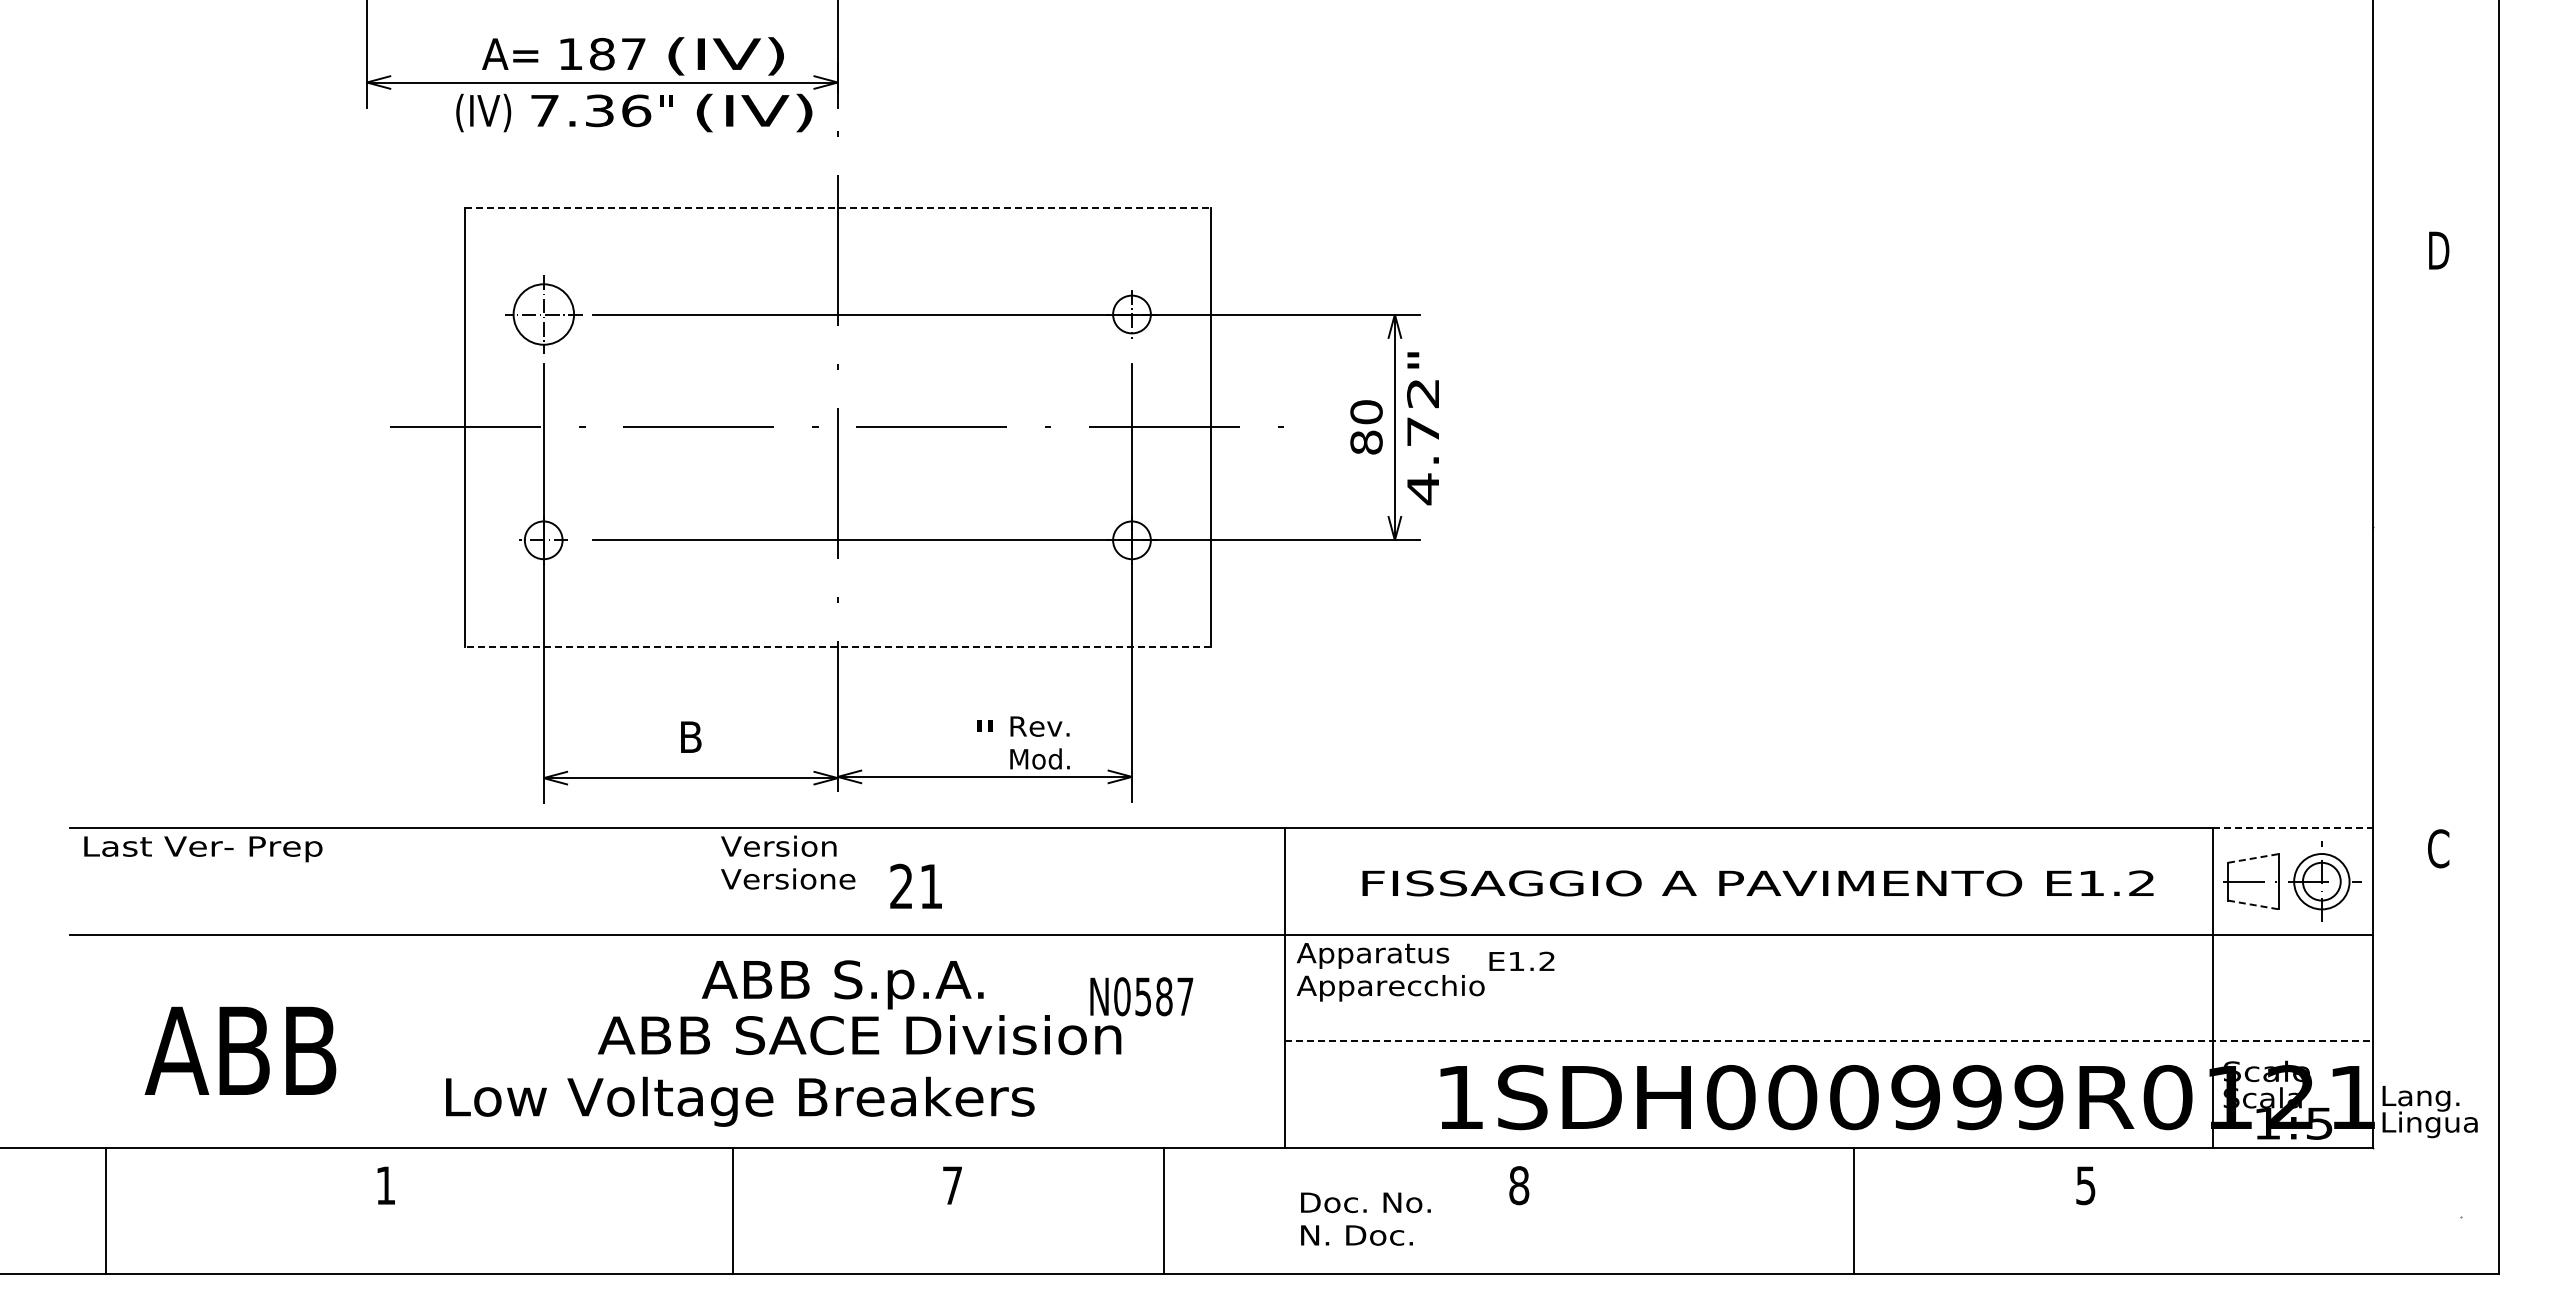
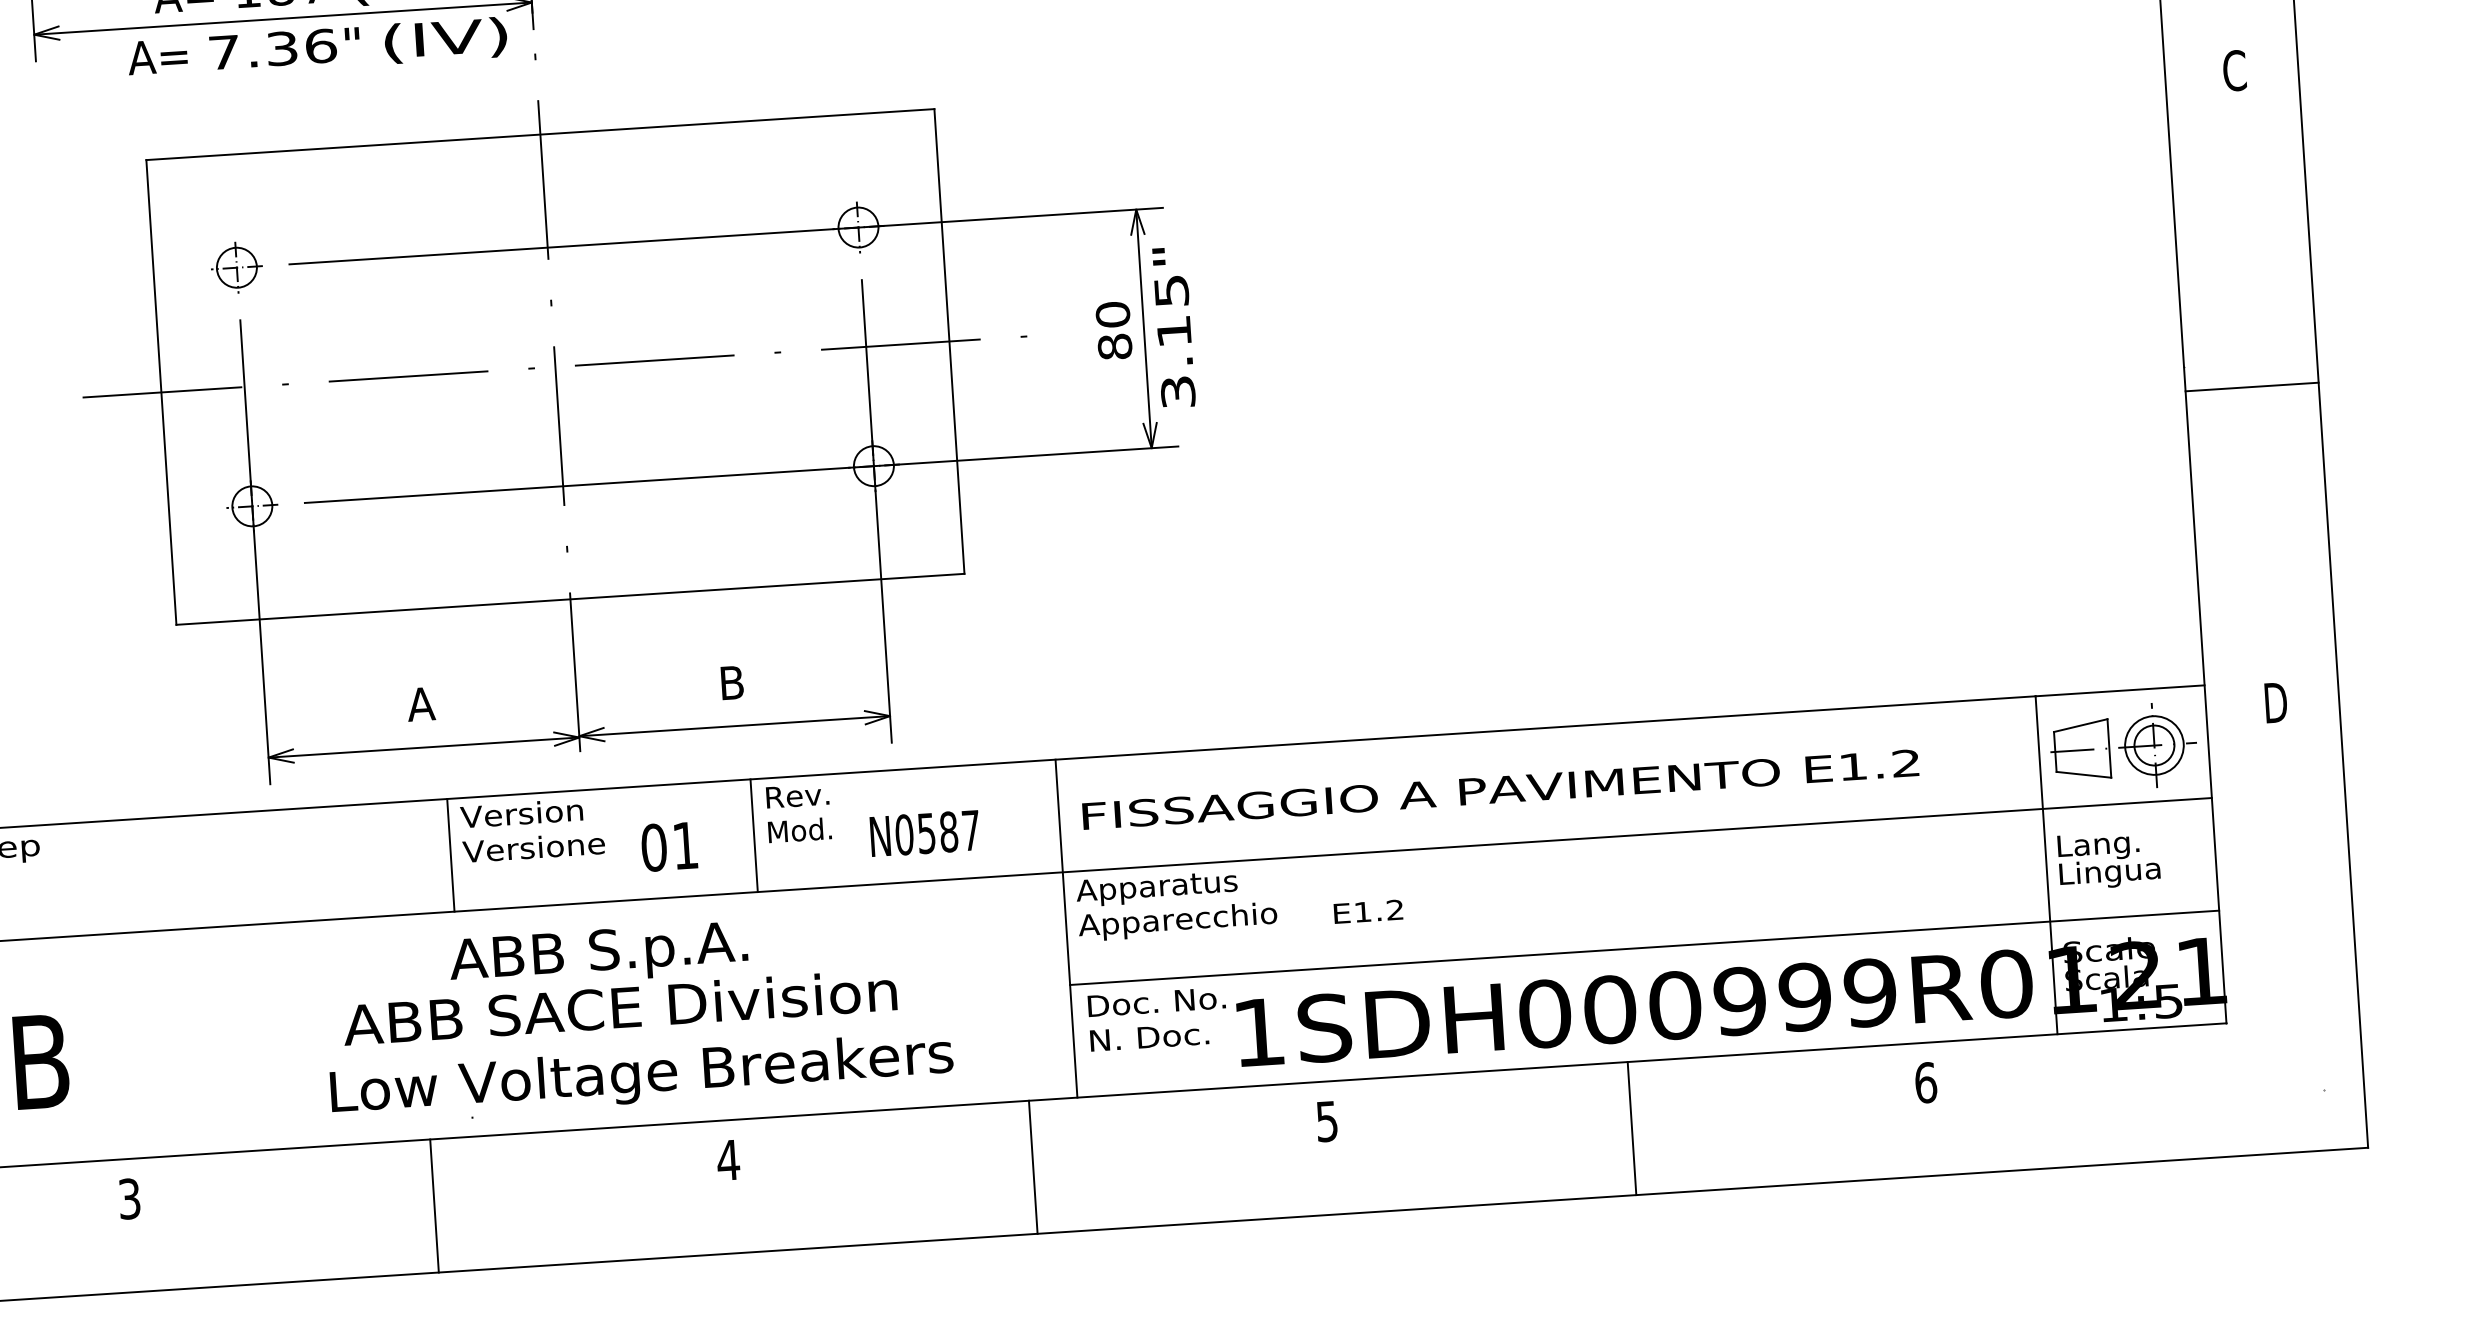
text: (482, 112) -> (158, 58), (IV) -> A=
line: (837, 207) -> (540, 134), dashed -> solid
text: (2438, 250) -> (2234, 70), D -> C
part: (543, 314) -> (236, 267), size x0.62
text: (1423, 442) -> (1175, 342), 4.72" -> 3.15"
line: (2435, 549) -> (2251, 386), added
line: (837, 647) -> (570, 599), dashed -> solid
text: (985, 735) -> (732, 682), " -> B
text: (690, 736) -> (420, 703), B -> A
text: (1039, 742) -> (798, 812), moved
line: (2292, 828) -> (2119, 691), dashed -> solid
text: (2438, 848) -> (2275, 702), C -> D
line: (2253, 858) -> (2080, 725), dashed -> solid
line: (709, 881) -> (450, 855), added
line: (996, 881) -> (754, 835), added
text: (1757, 883) -> (1500, 789), moved
text: (901, 886) -> (654, 847), 21 -> 01
line: (2253, 904) -> (2083, 774), dashed -> solid
text: (1521, 960) -> (1367, 910), moved
text: (1141, 996) -> (924, 833), moved
line: (1829, 1041) -> (1645, 948), dashed -> solid
text: (740, 1101) -> (642, 1076), moved
text: (2429, 1112) -> (2108, 860), moved
text: (385, 1185) -> (129, 1198), 1 -> 3
text: (952, 1185) -> (728, 1160), 7 -> 4
text: (1519, 1185) -> (1327, 1121), 8 -> 5
text: (2086, 1185) -> (1926, 1082), 5 -> 6
line: (732, 1210) -> (434, 1205), moved
line: (1164, 1210) -> (1033, 1166), moved
line: (1854, 1210) -> (1632, 1128), moved
text: (1365, 1218) -> (1157, 1018), moved

